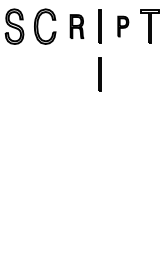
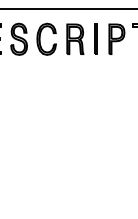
part: (76, 26) -> (74, 39), size x1.43
part: (123, 26) -> (117, 39), size x1.67
line: (99, 74) -> (95, 82), removed

